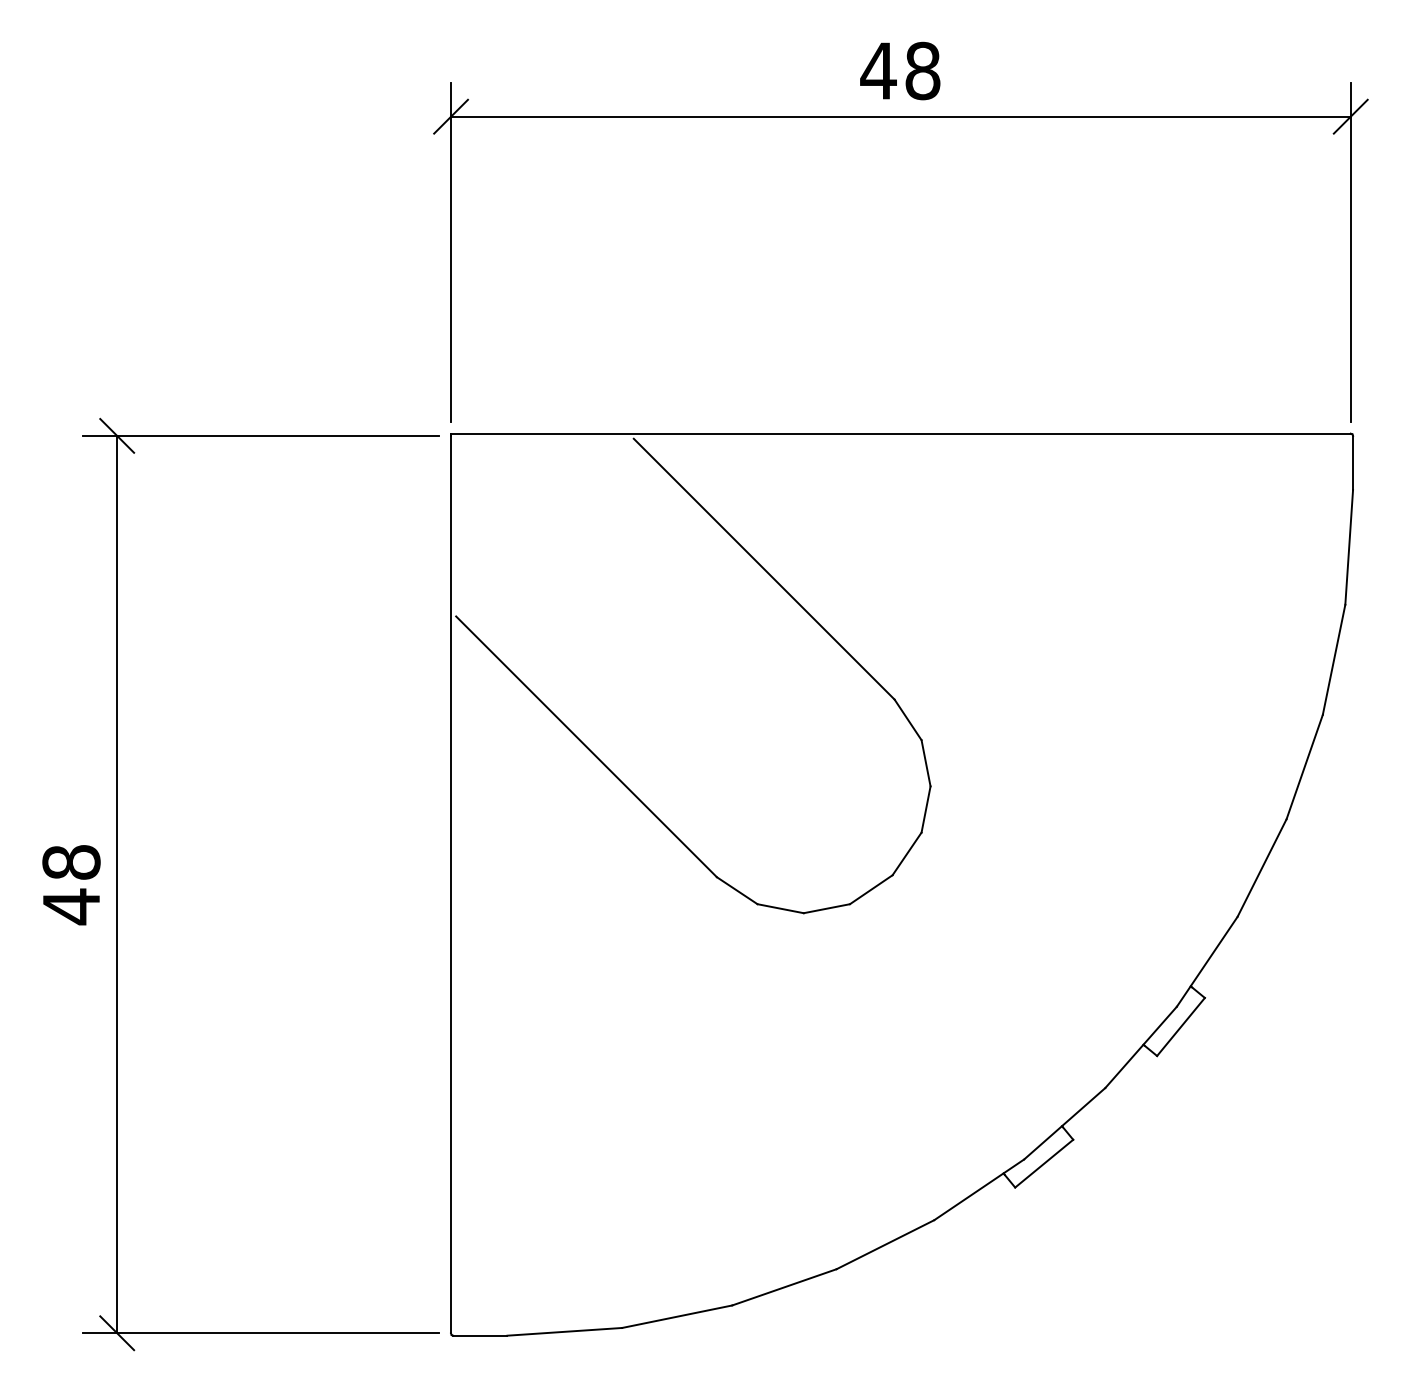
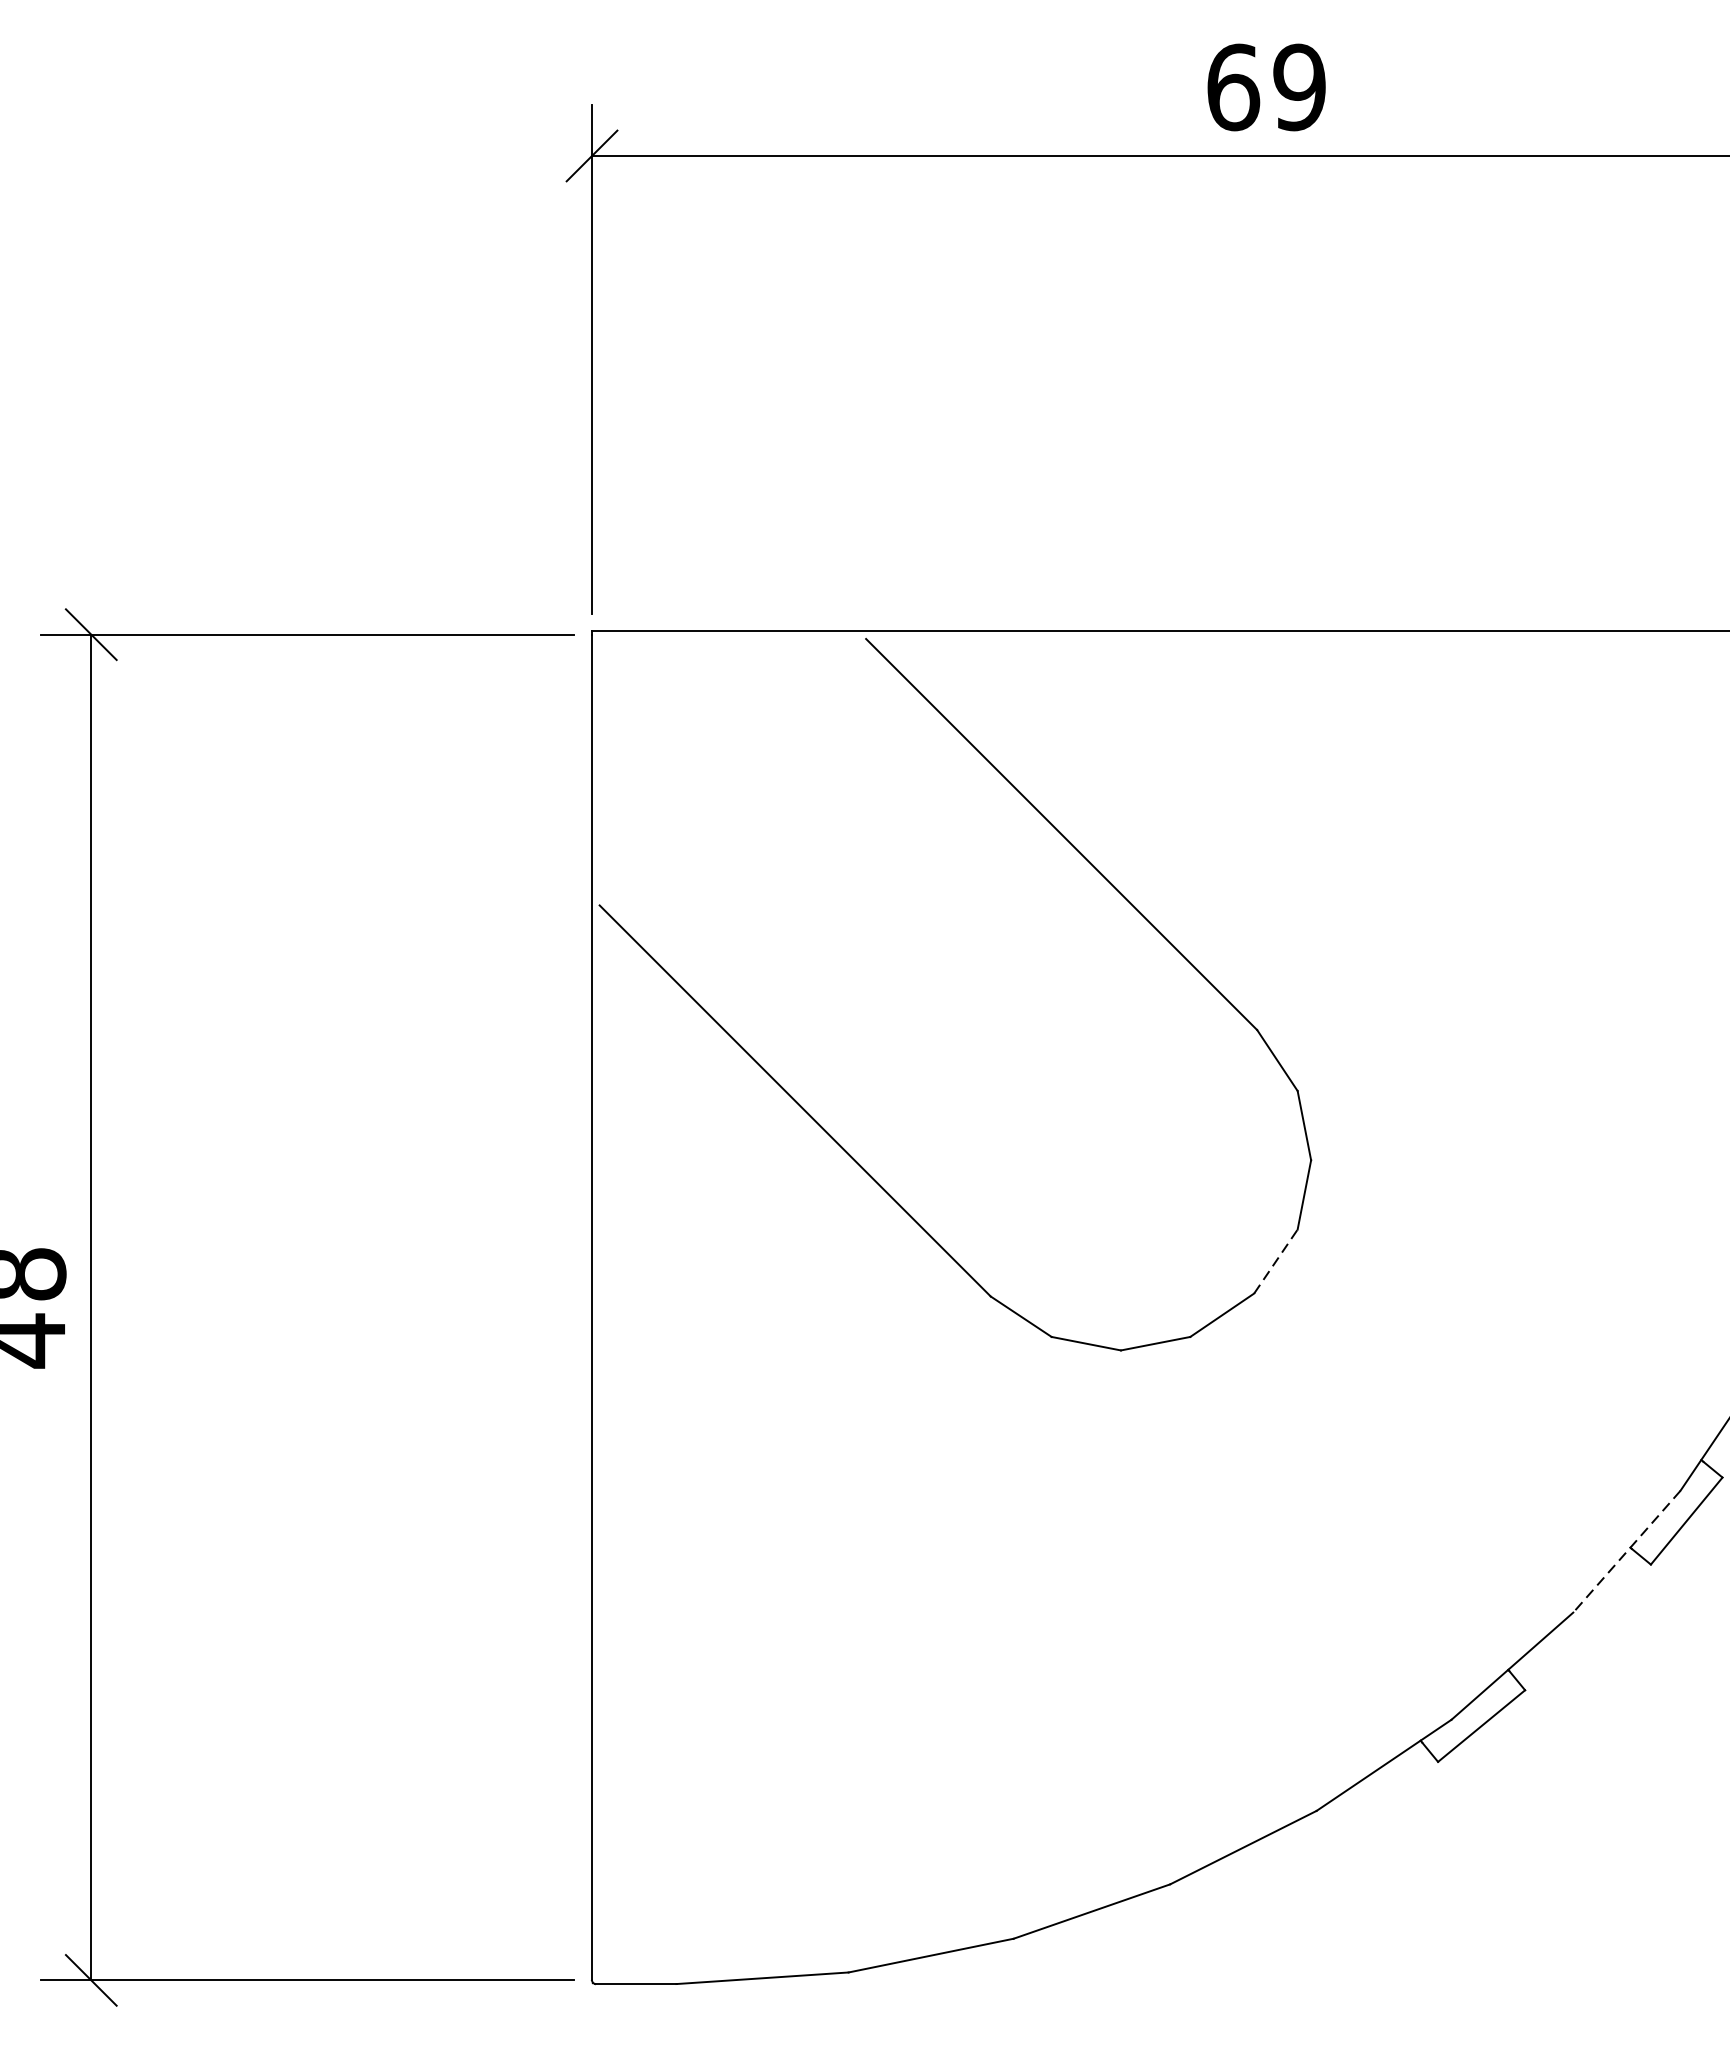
text: (900, 70) -> (1266, 86), 48 -> 69
line: (907, 853) -> (1276, 1260), solid -> dashed
line: (1140, 1047) -> (1625, 1551), solid -> dashed

